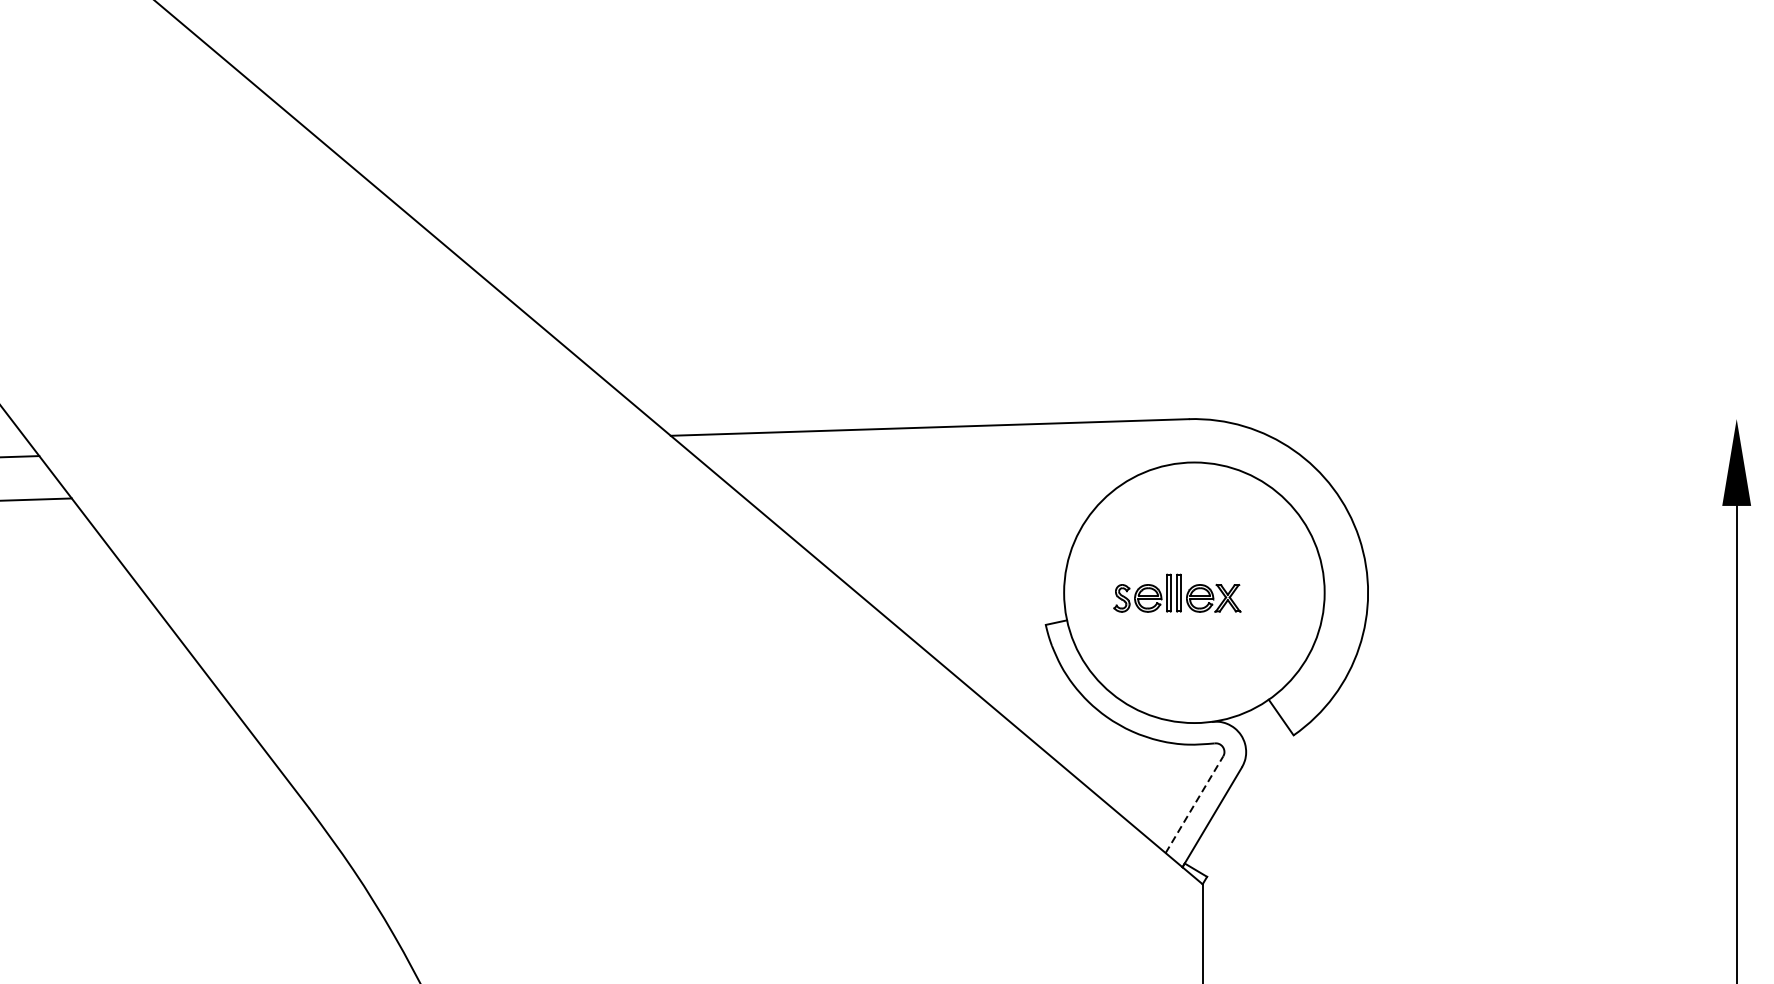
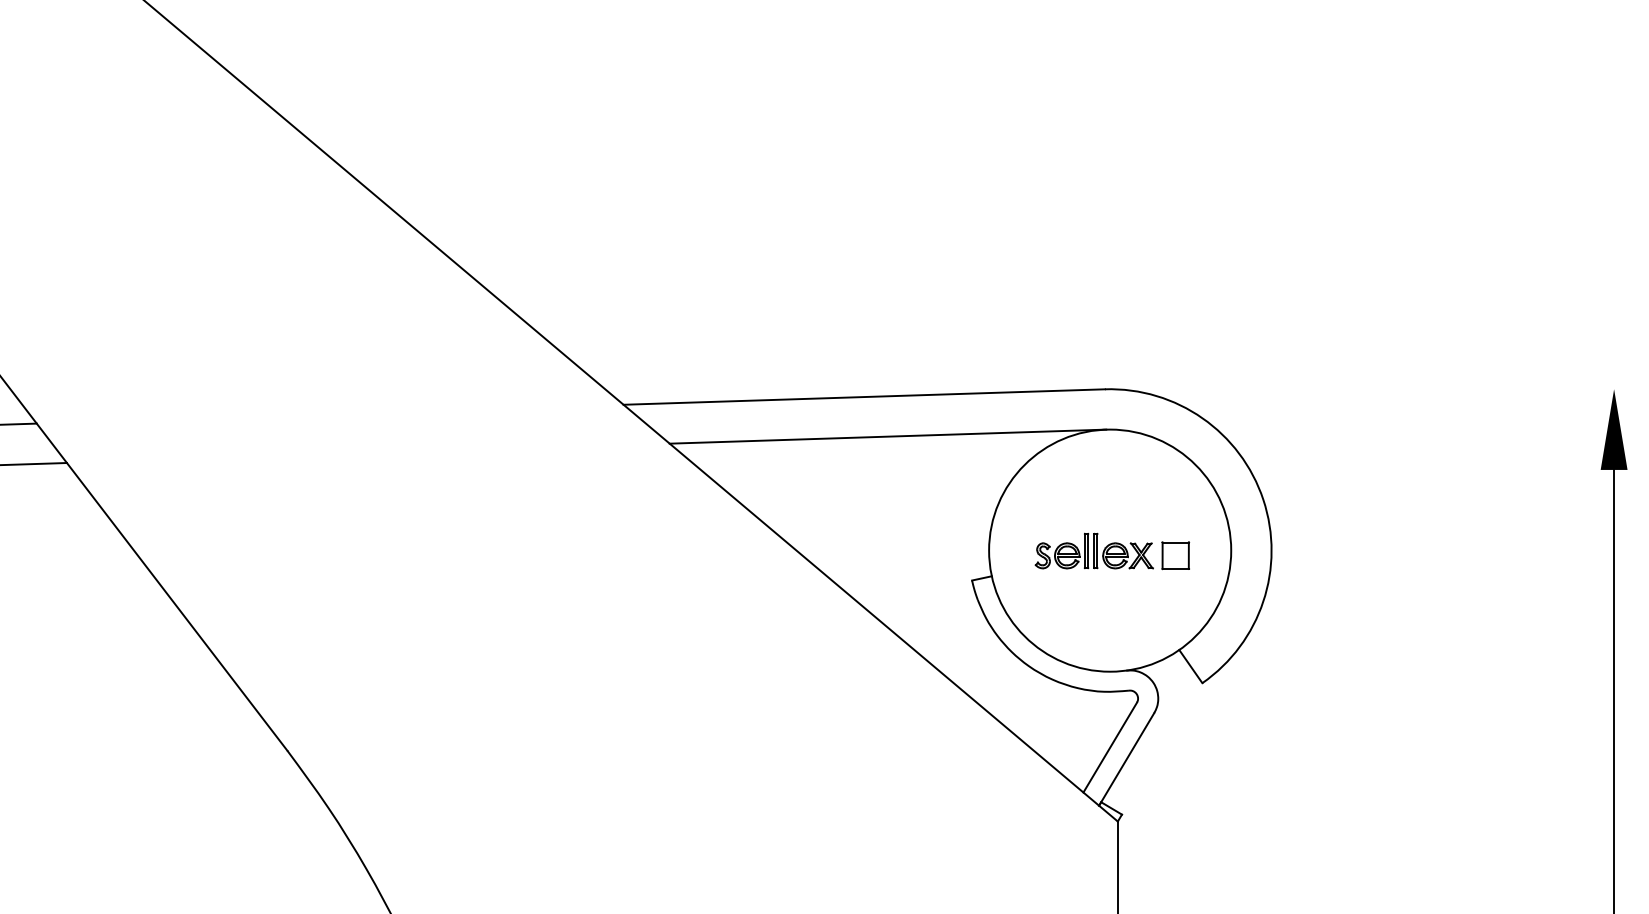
line: (954, 469) -> (887, 436), added
part: (1264, 597) -> (1175, 555), added
line: (1194, 804) -> (1110, 747), dashed -> solid

